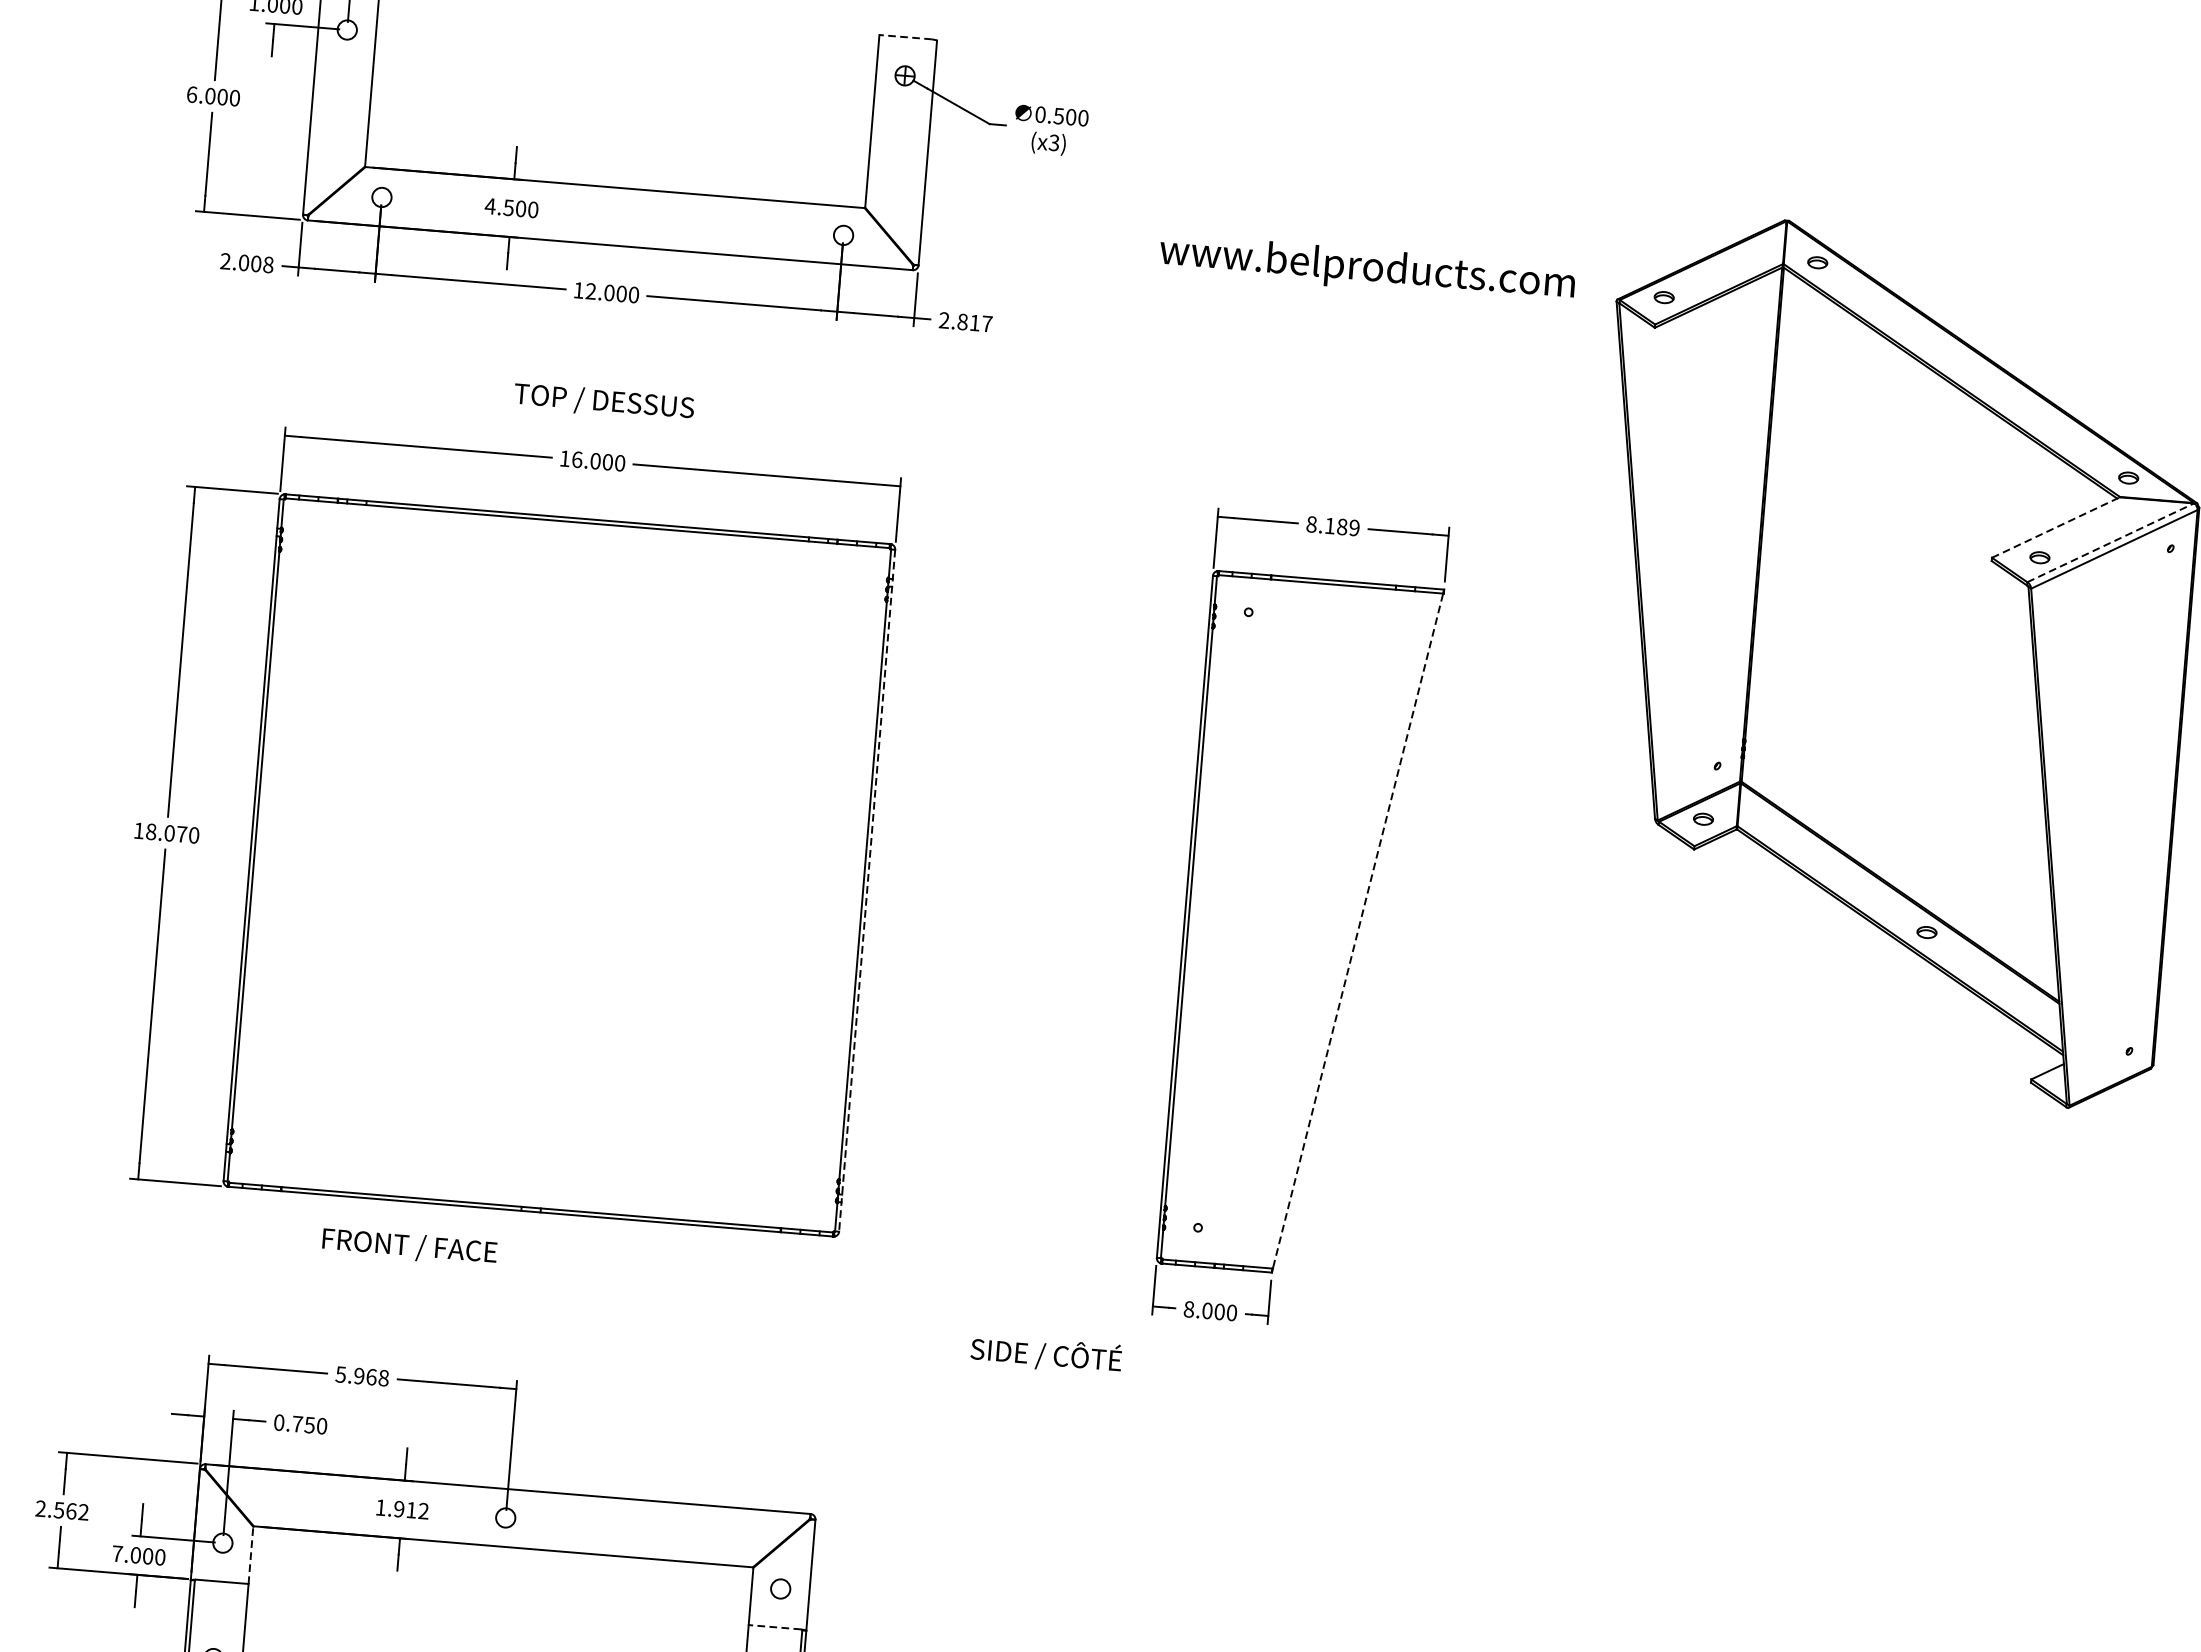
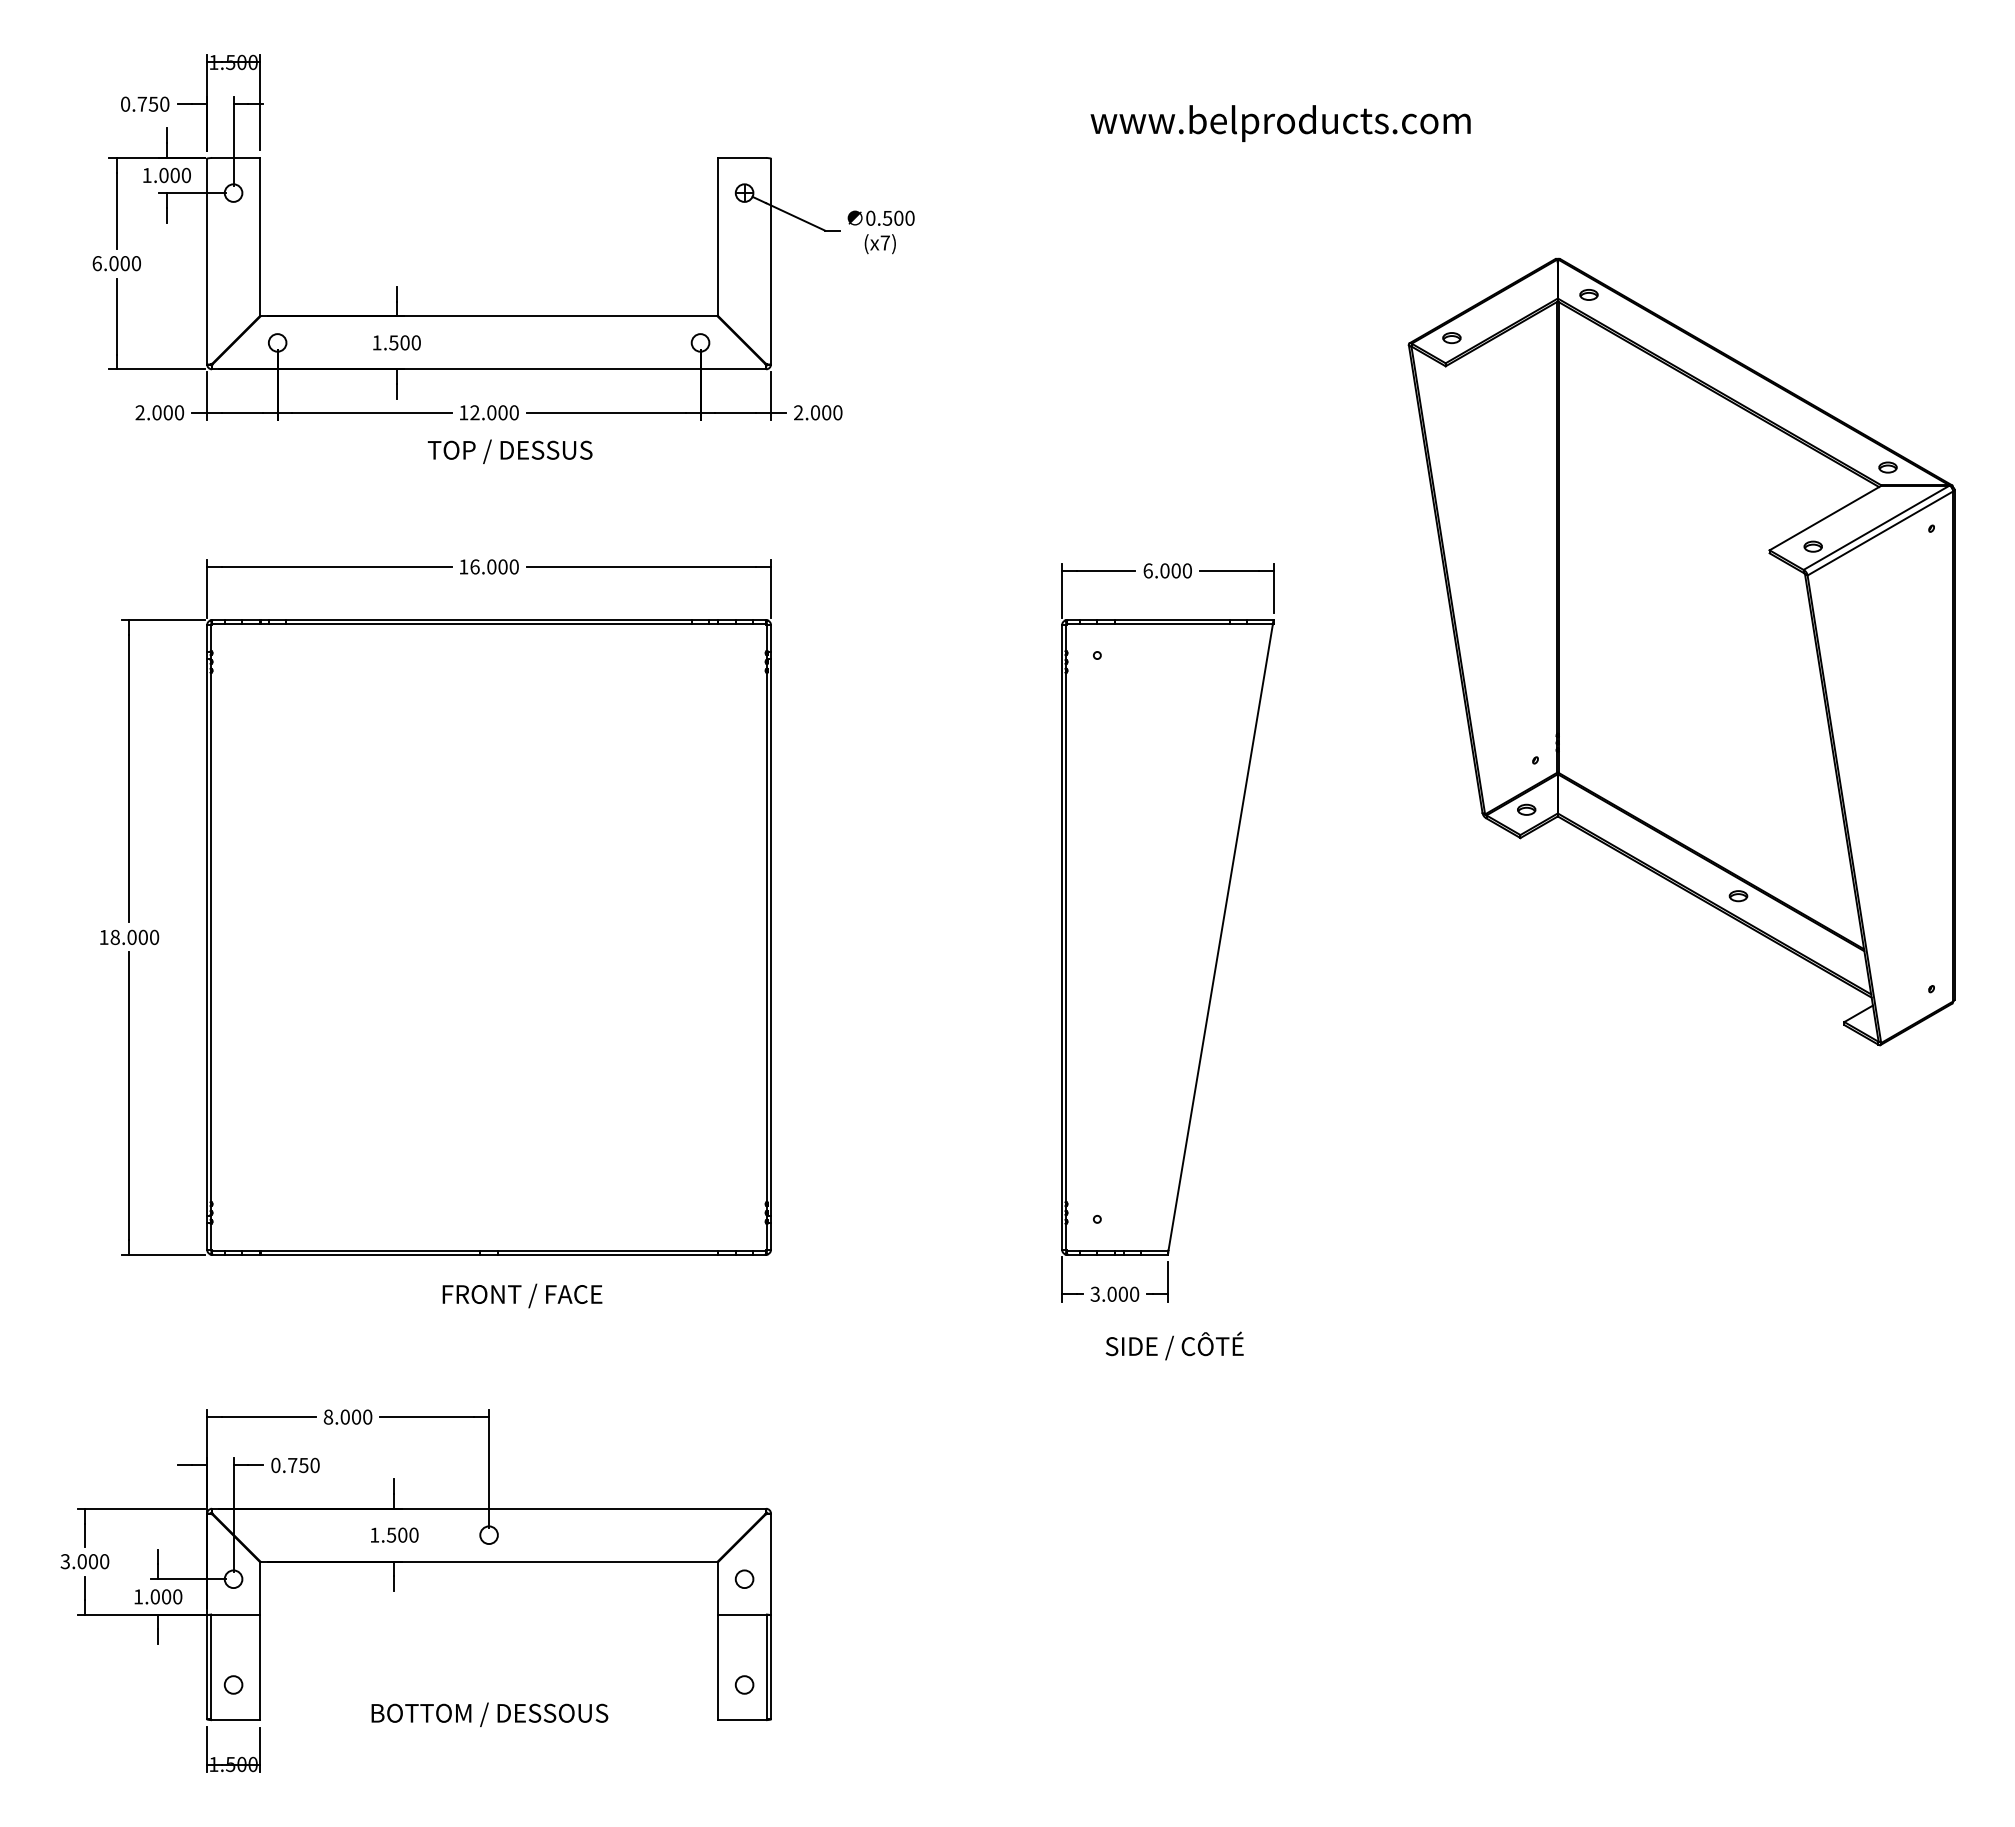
line: (904, 36) -> (741, 157), dashed -> solid
text: (1053, 142) -> (884, 242), (x3) -> (x7)
text: (489, 205) -> (376, 342), 4.500 -> 1.500
text: (268, 264) -> (179, 412), 2.008 -> 2.000
text: (1367, 269) -> (1280, 123), moved
text: (974, 322) -> (826, 412), 2.817 -> 2.000
text: (603, 402) -> (509, 451), moved
text: (1332, 525) -> (1167, 570), 8.189 -> 6.000
line: (2055, 528) -> (1825, 518), dashed -> solid
line: (2110, 542) -> (1876, 527), dashed -> solid
text: (181, 834) -> (142, 937), 18.070 -> 18.000
line: (867, 890) -> (771, 937), dashed -> solid
line: (1357, 931) -> (1220, 937), dashed -> solid
text: (409, 1246) -> (522, 1295), moved
text: (1188, 1308) -> (1094, 1293), 8.000 -> 3.000
text: (1046, 1353) -> (1174, 1345), moved
text: (361, 1375) -> (347, 1416), 5.968 -> 8.000
text: (411, 1509) -> (402, 1534), 1.912 -> 1.500
text: (61, 1510) -> (84, 1561), 2.562 -> 3.000
text: (117, 1553) -> (138, 1596), 7.000 -> 1.000
line: (251, 1554) -> (260, 1587), dashed -> solid
line: (774, 1627) -> (741, 1614), dashed -> solid

